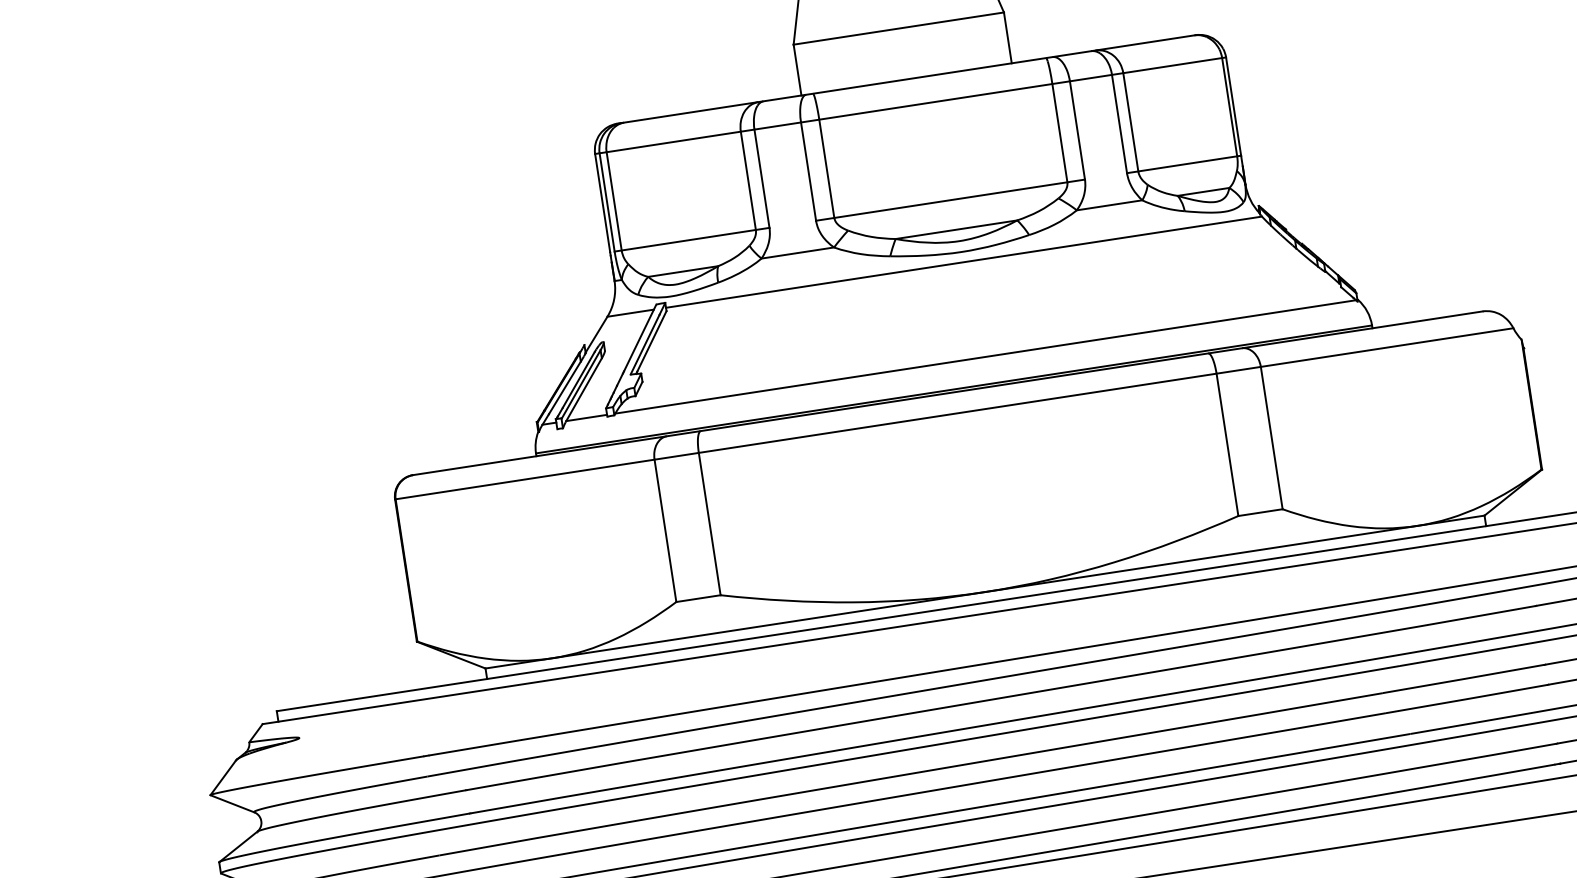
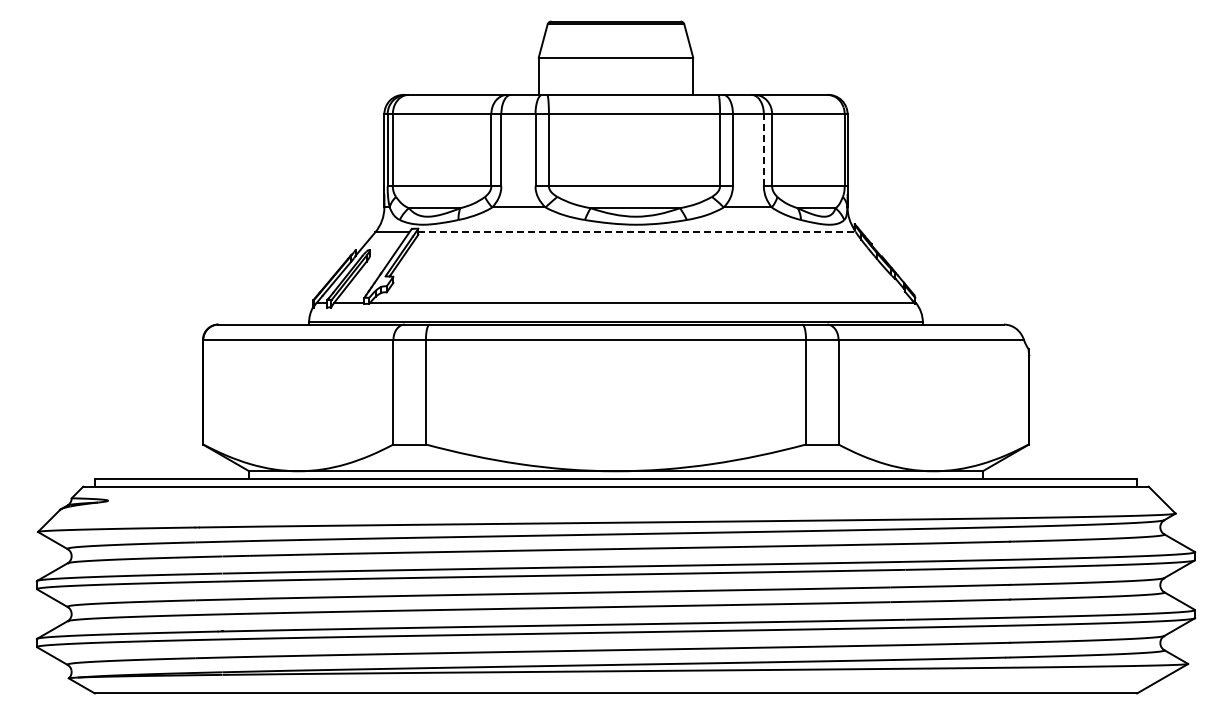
line: (1118, 123) -> (763, 149), solid -> dashed
line: (964, 262) -> (637, 232), solid -> dashed

